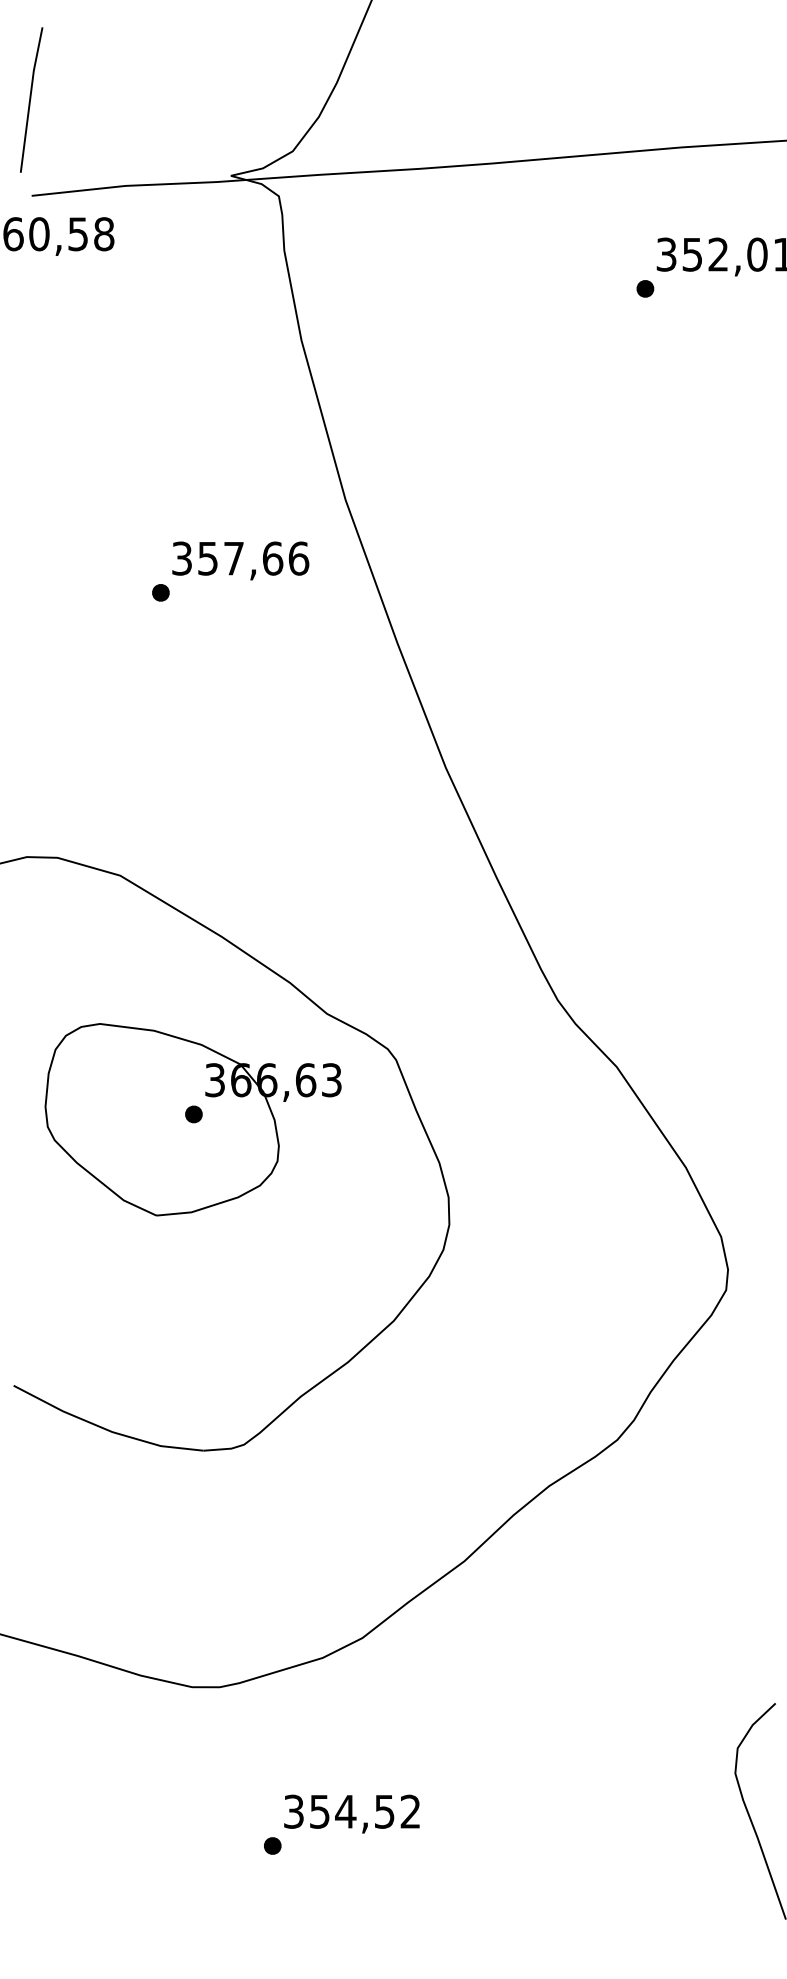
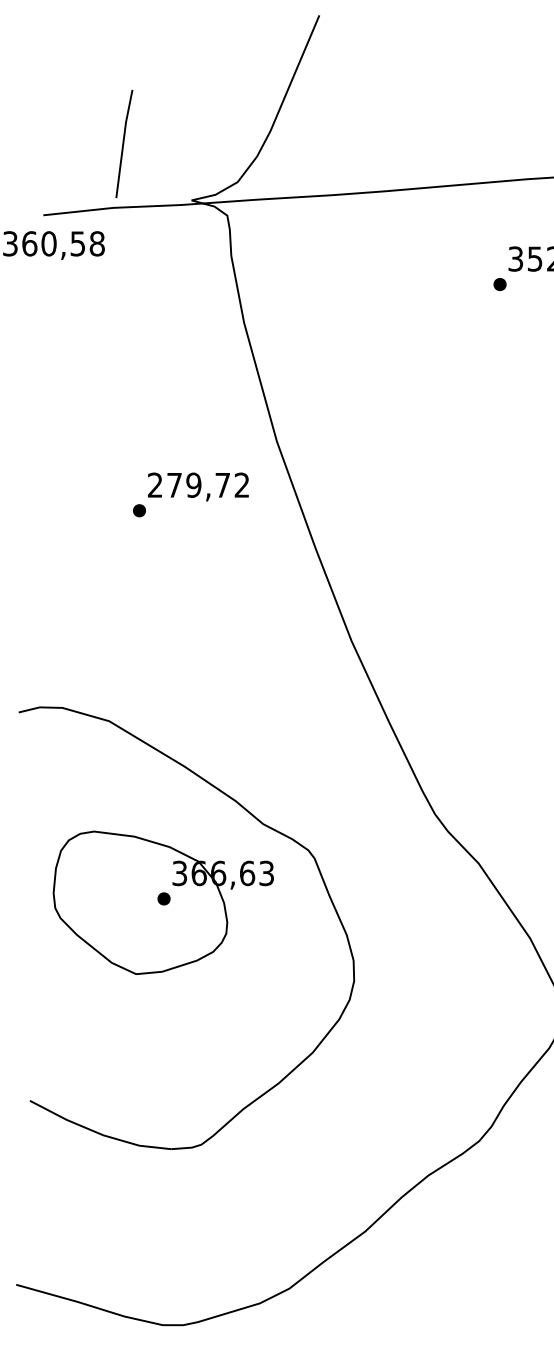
part: (31, 99) -> (124, 143), moved
text: (240, 558) -> (198, 485), 357,66 -> 279,72

